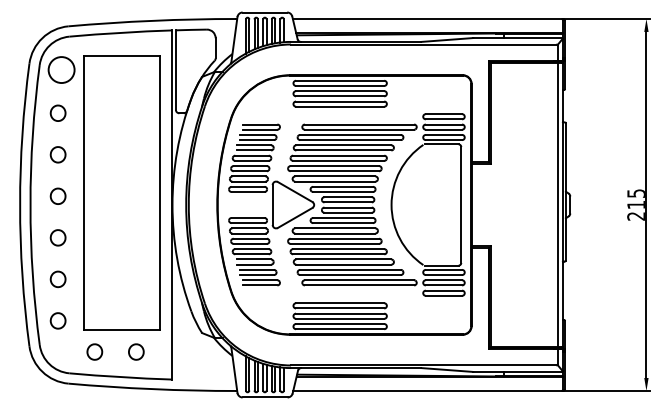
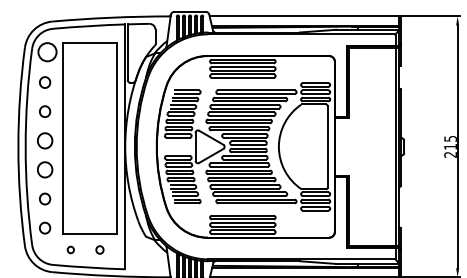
part: (57, 195) -> (44, 140), size x1.4
part: (57, 237) -> (44, 169), size x1.4
part: (94, 351) -> (70, 249), size x0.6
part: (136, 351) -> (100, 249), size x0.7

